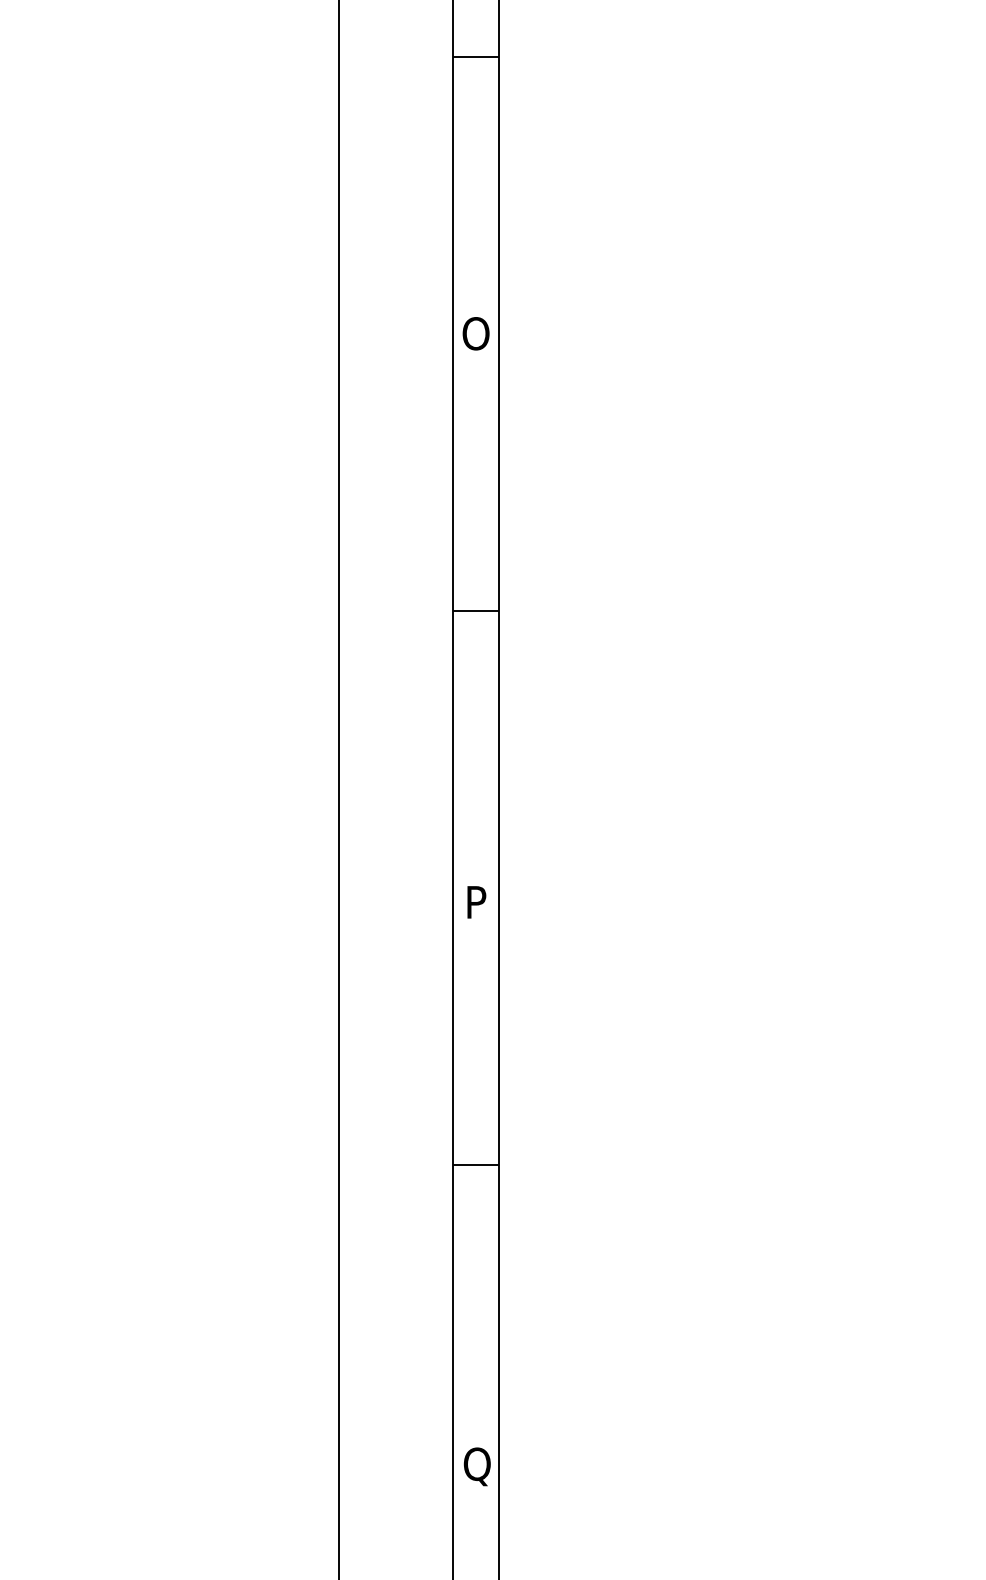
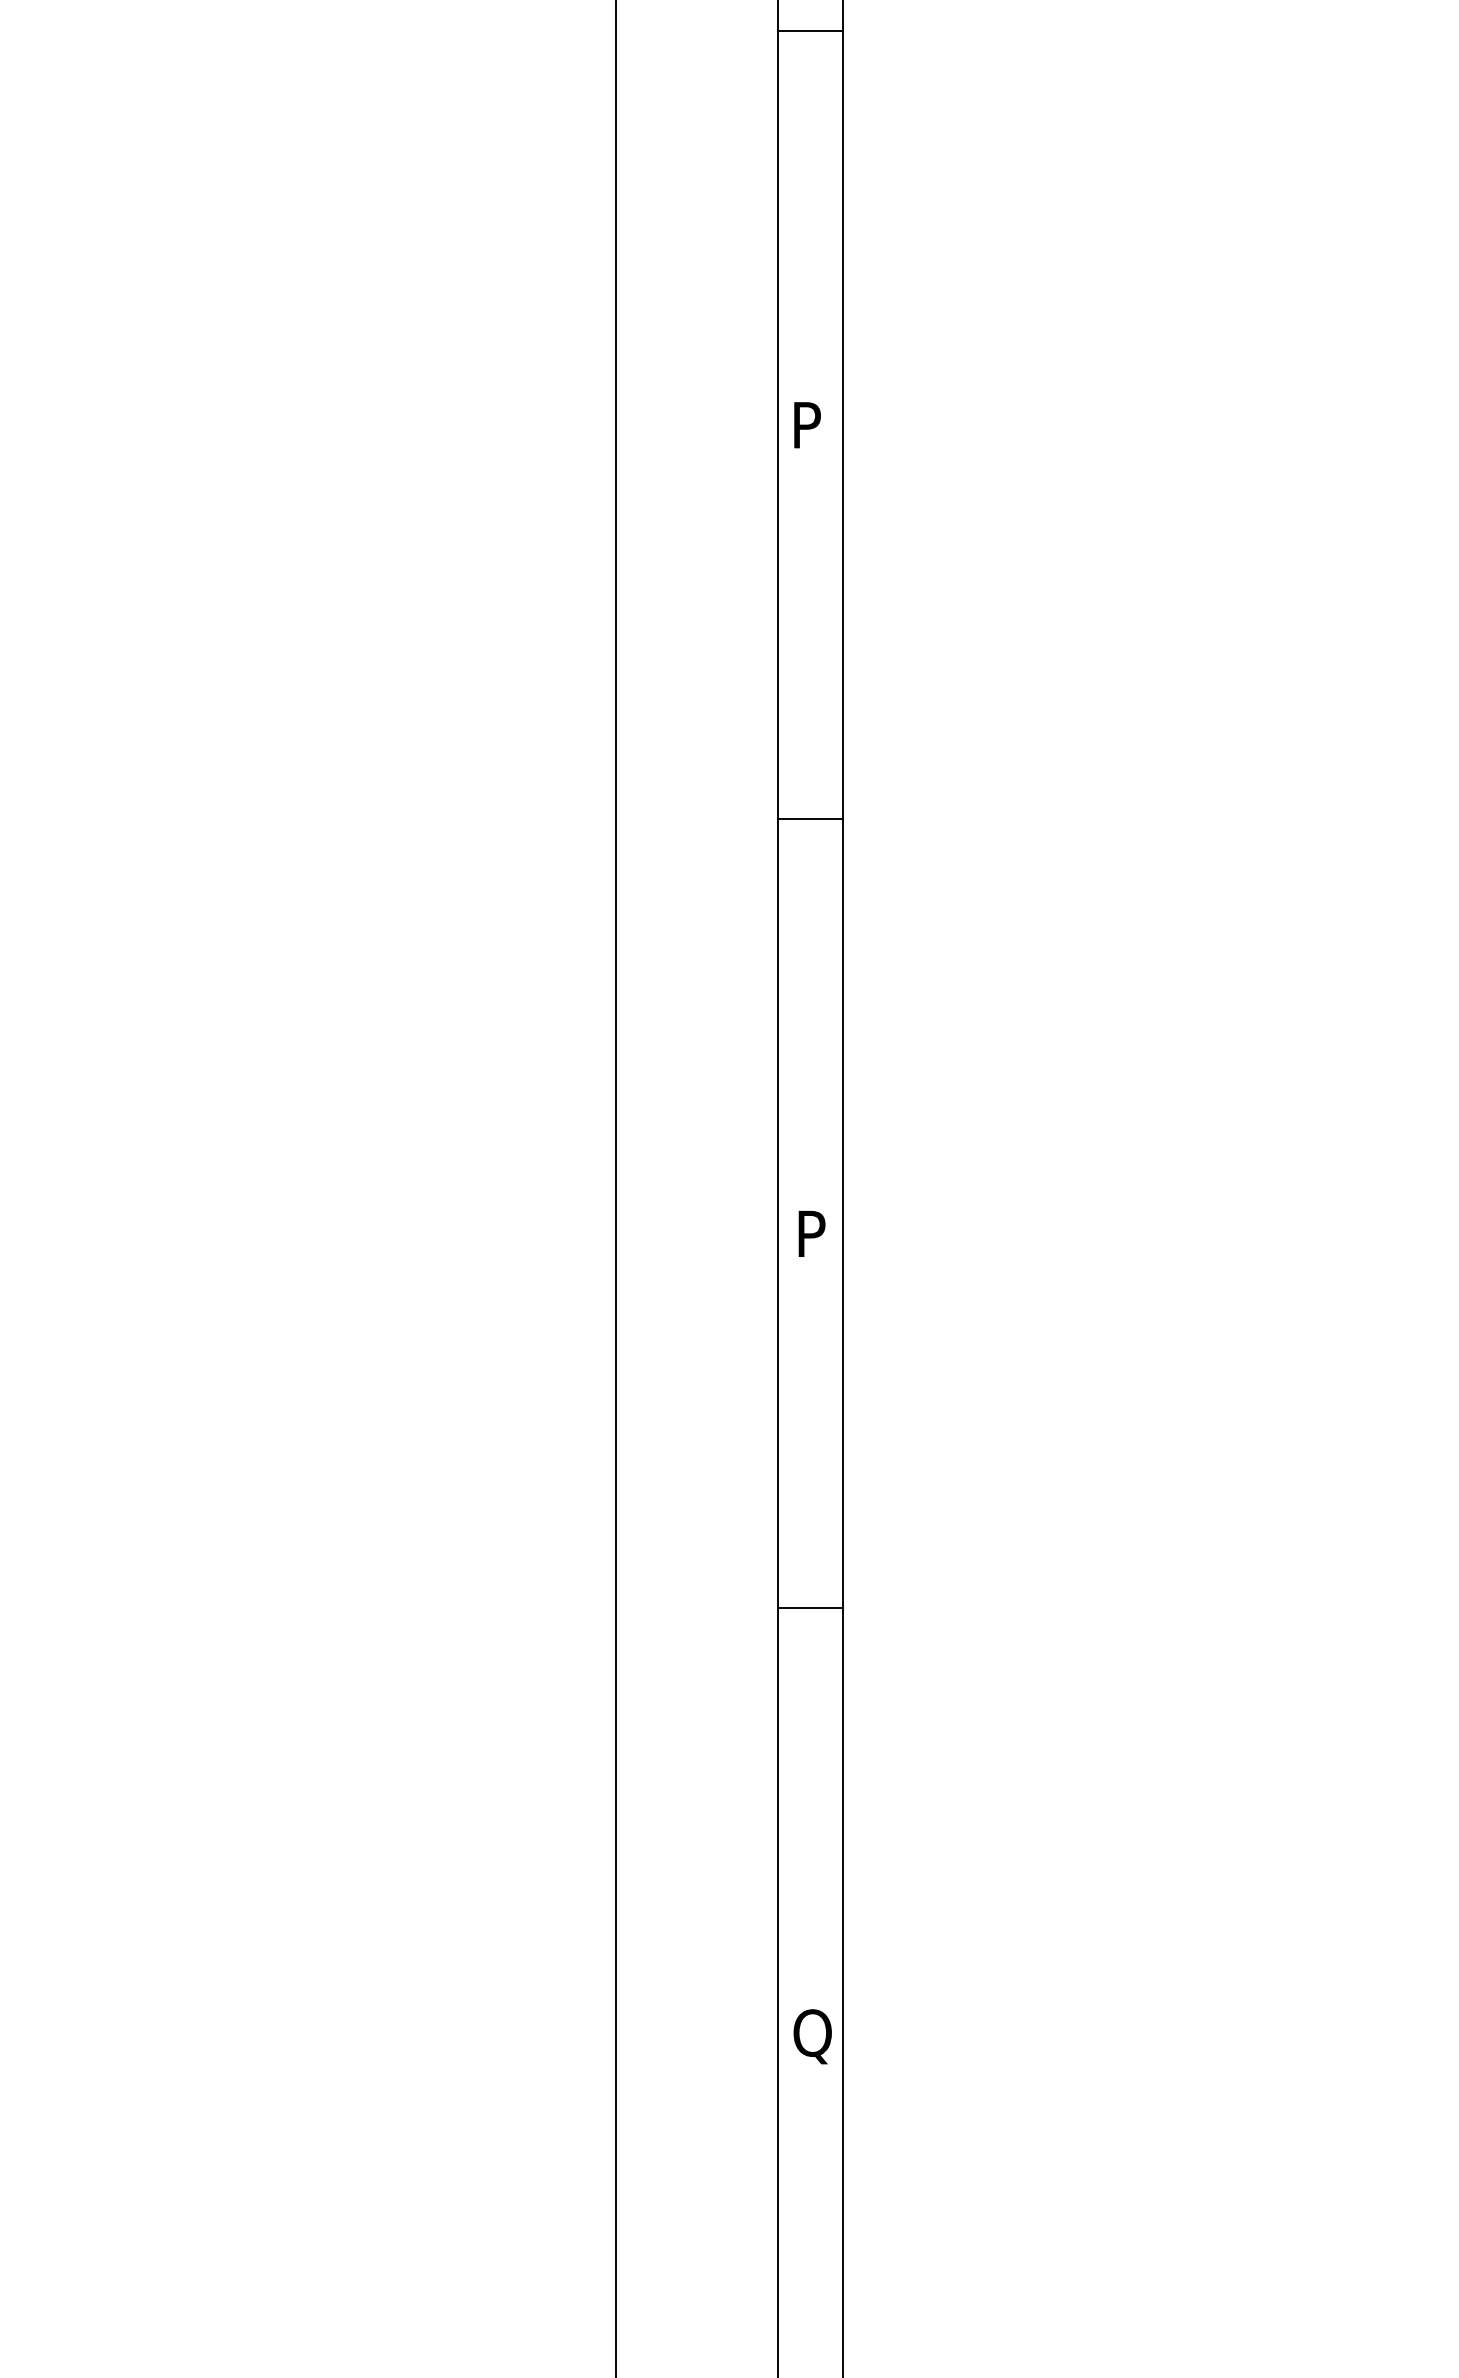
text: (476, 333) -> (811, 425), O -> P

